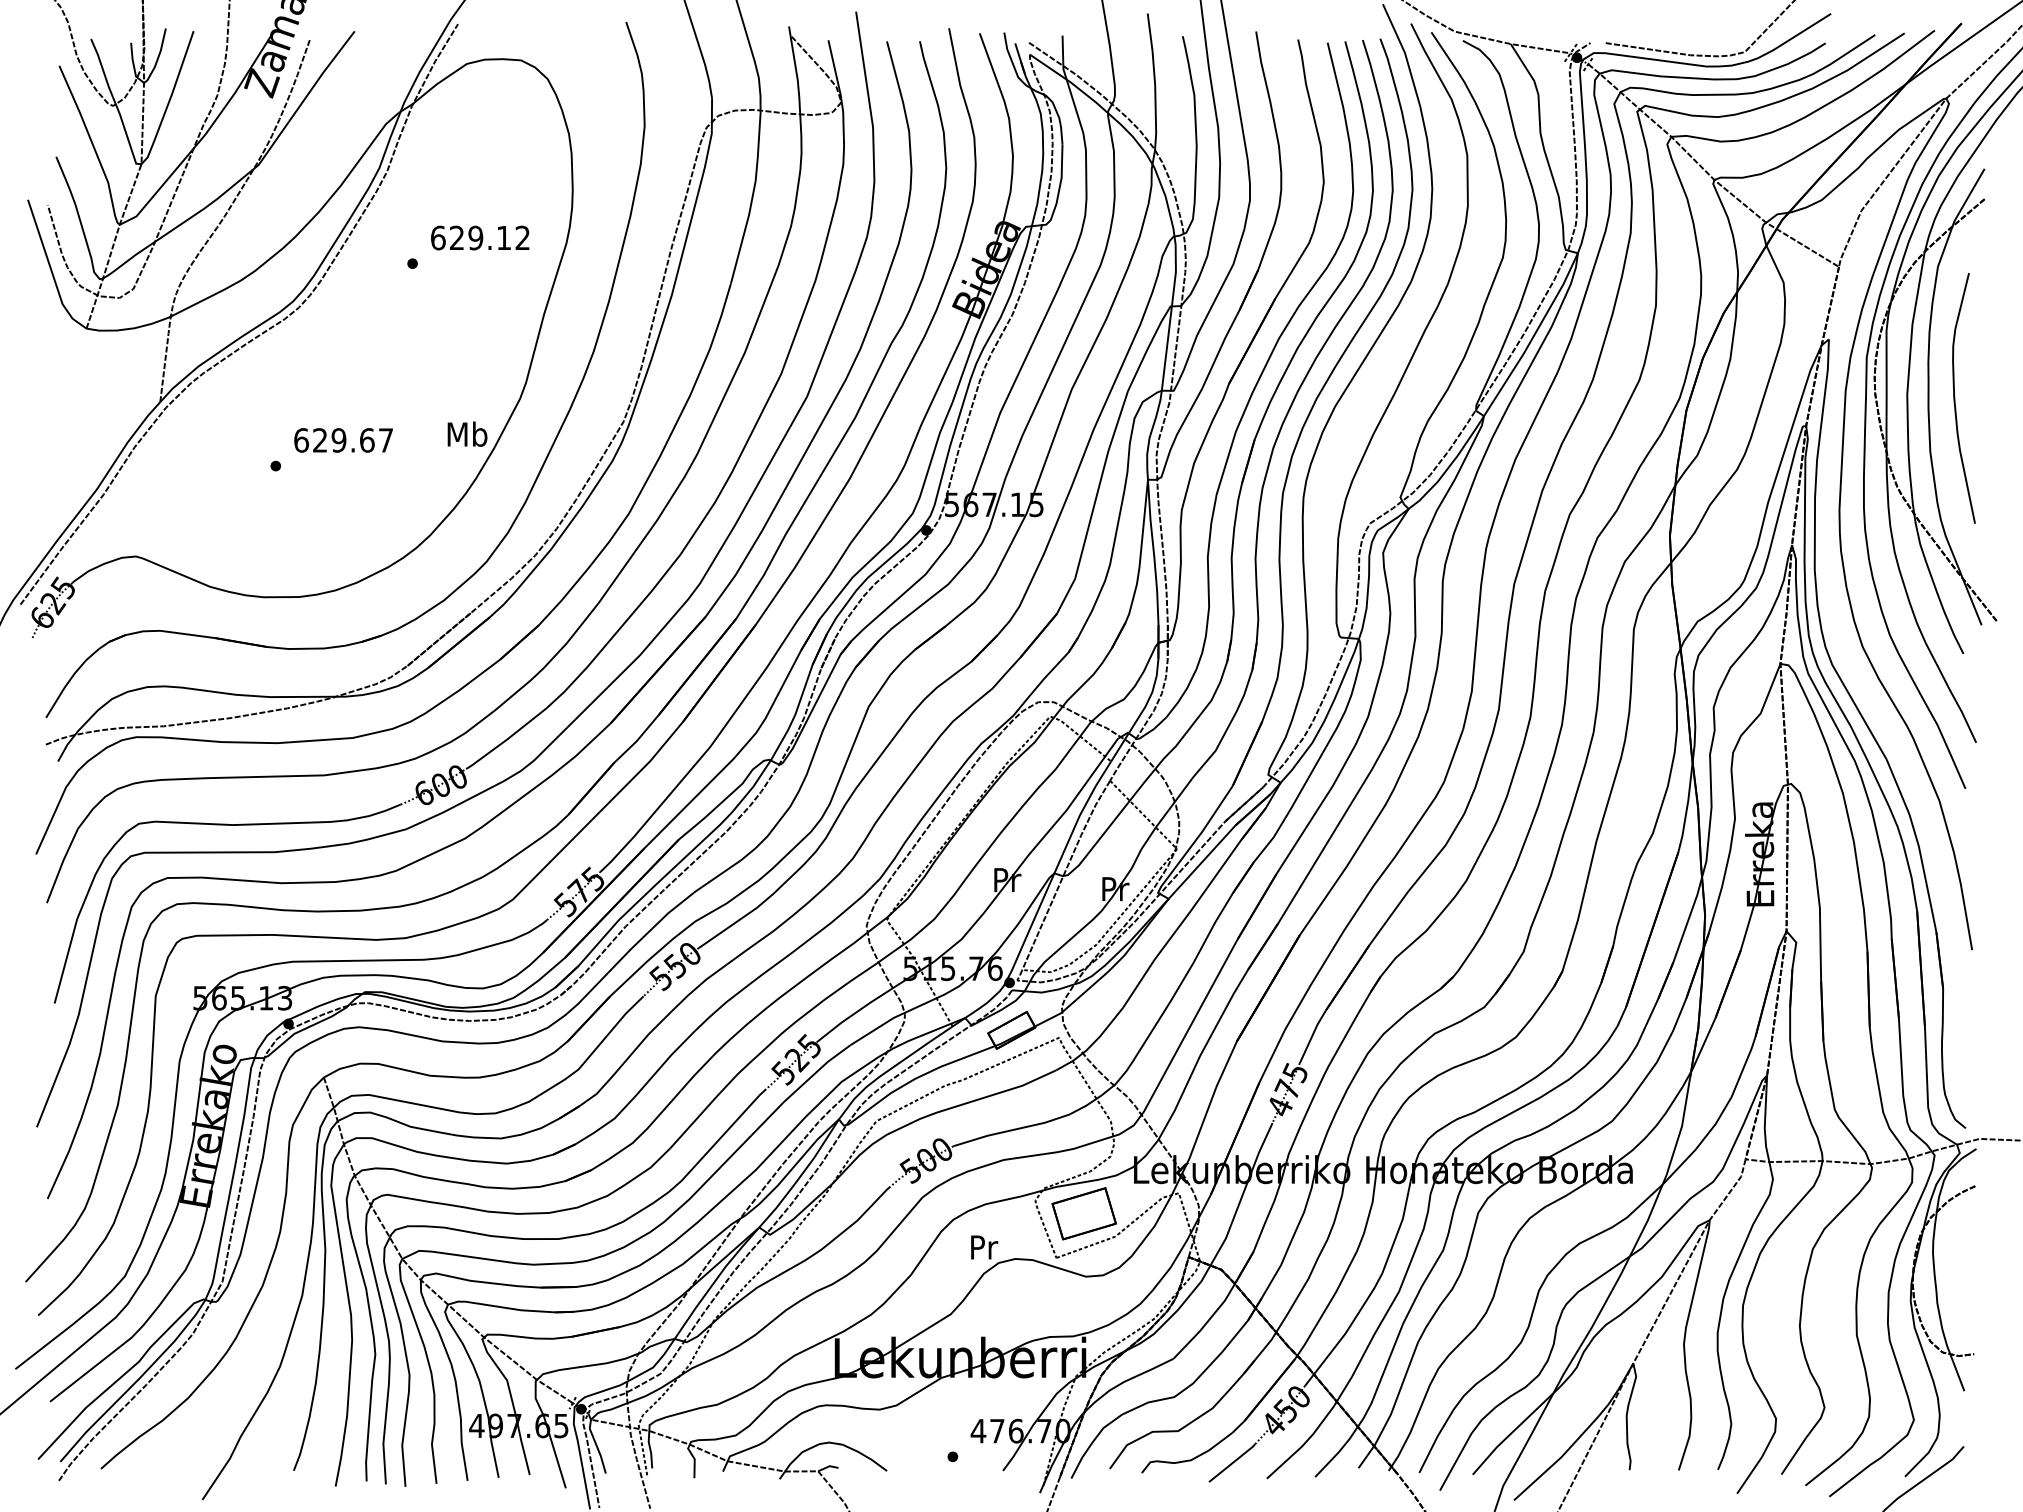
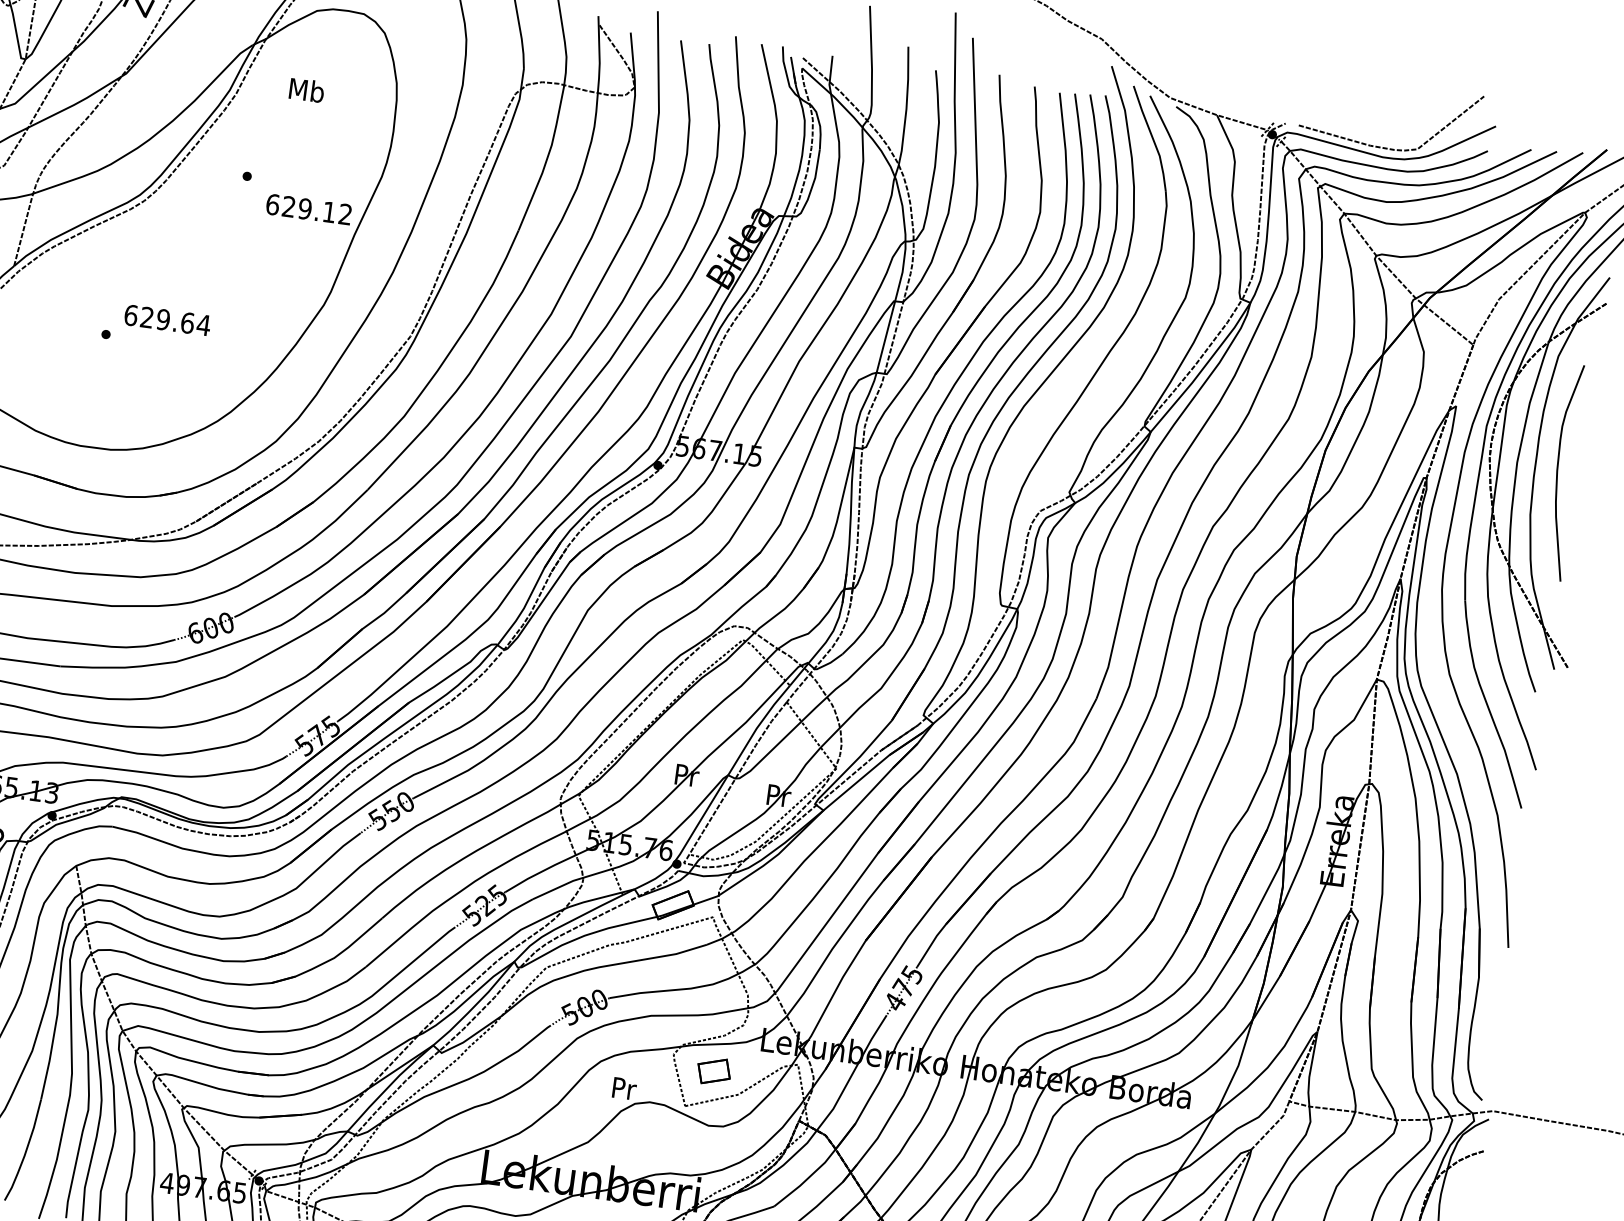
text: (480, 237) -> (309, 209), moved
text: (467, 433) -> (306, 89), moved
text: (385, 440) -> (203, 325), 629.67 -> 629.64
part: (1083, 1213) -> (713, 1071), size x0.6

